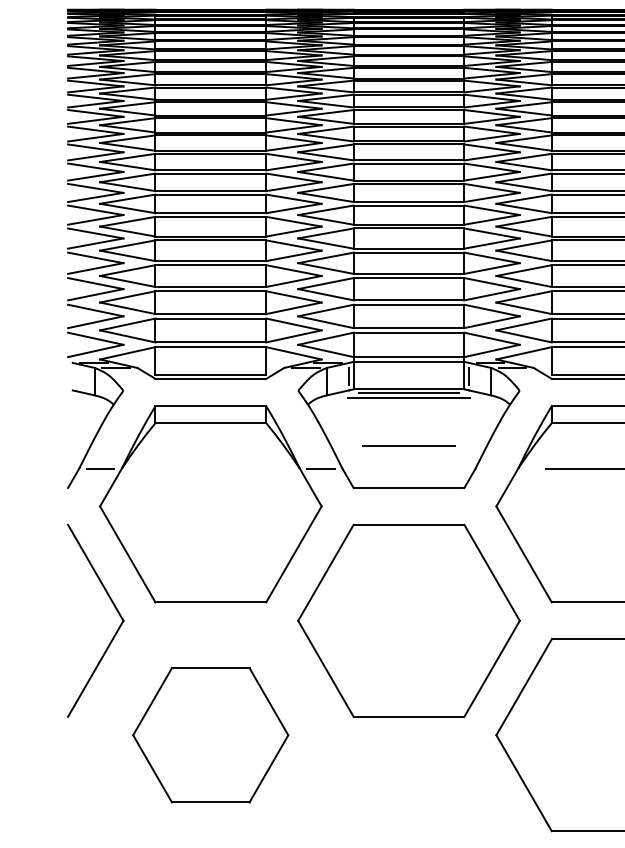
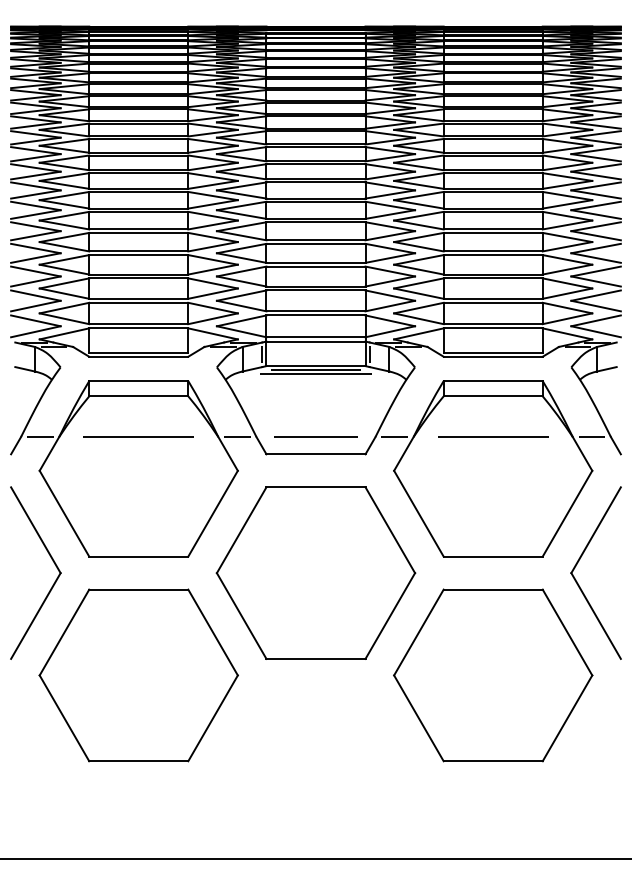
line: (408, 445) -> (315, 436), moved
line: (210, 469) -> (138, 437), added
line: (496, 469) -> (394, 437), added
part: (210, 735) -> (138, 675), size x1.43

